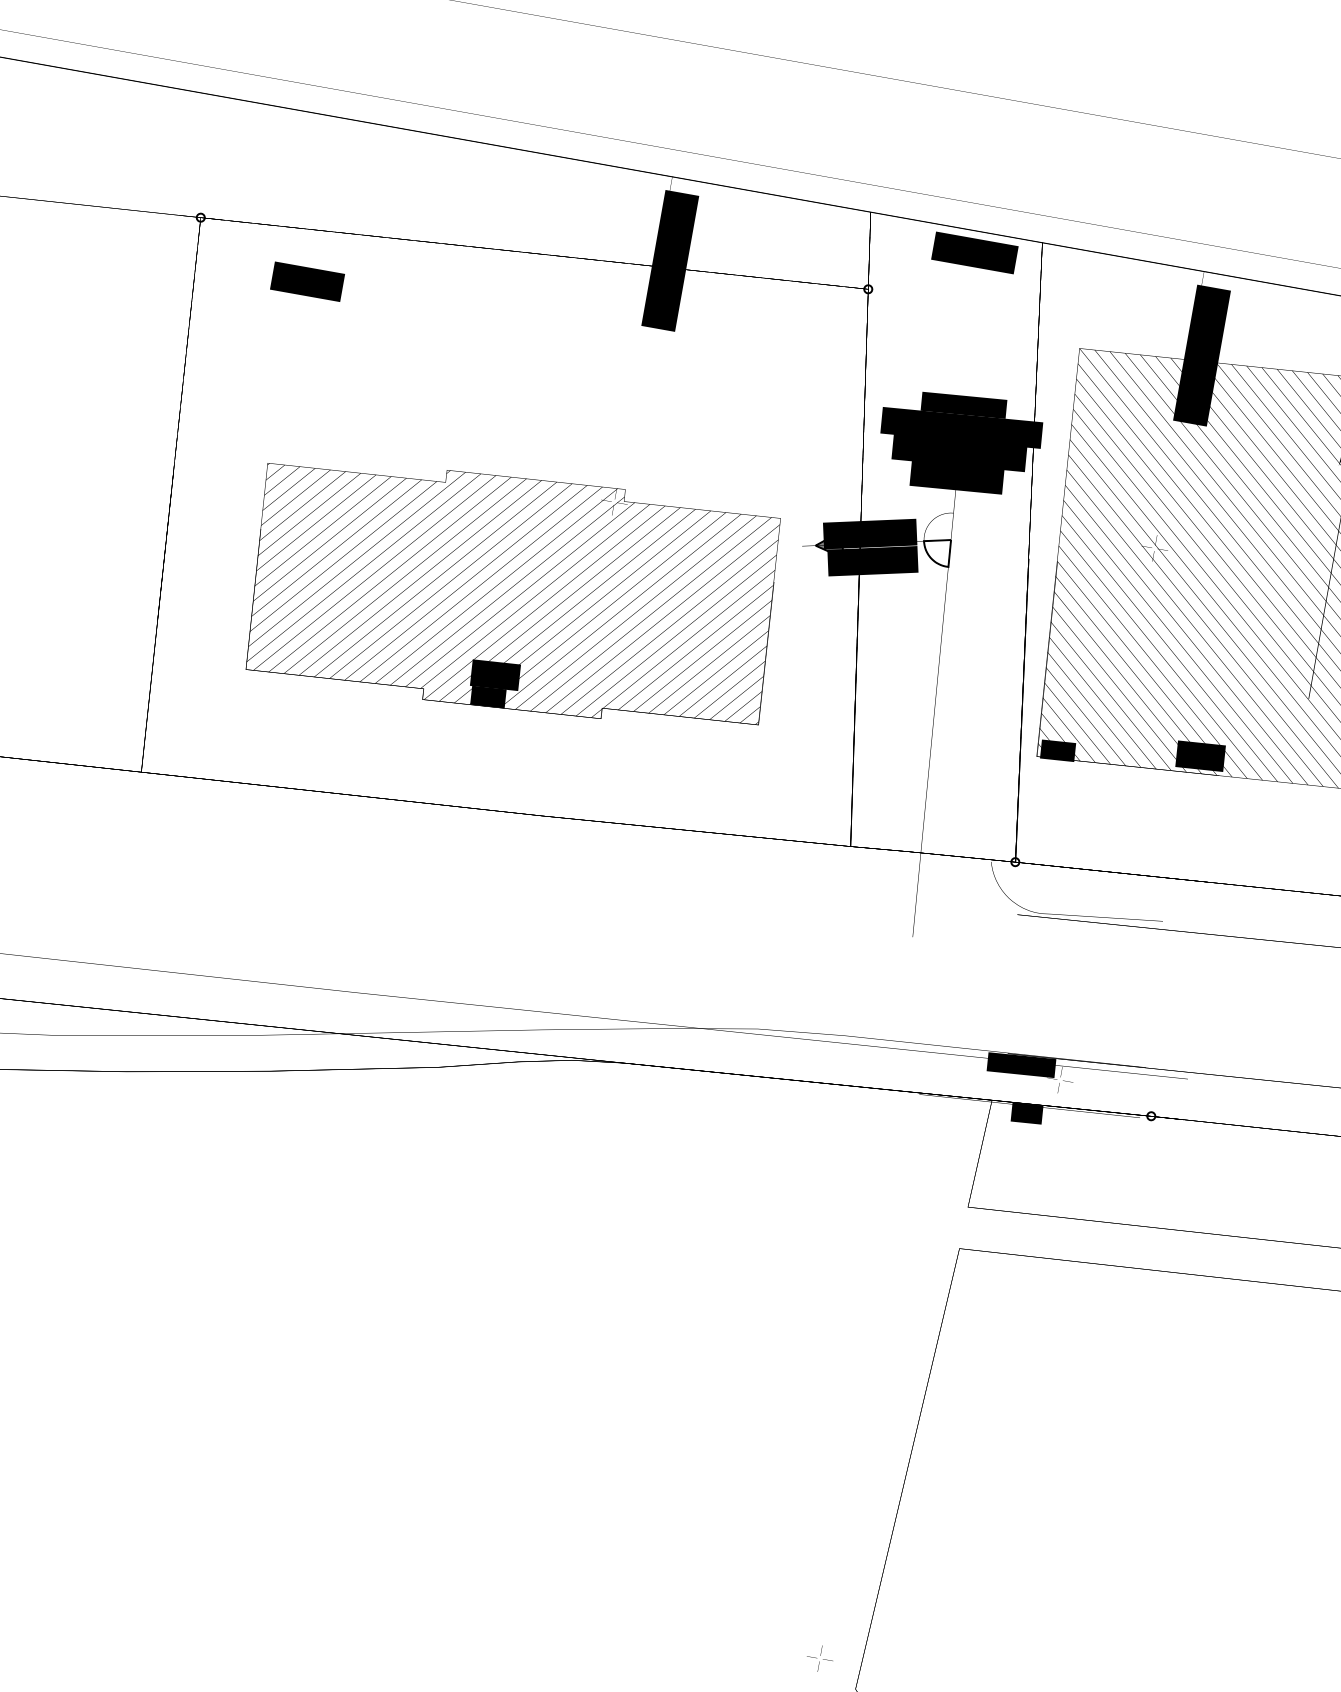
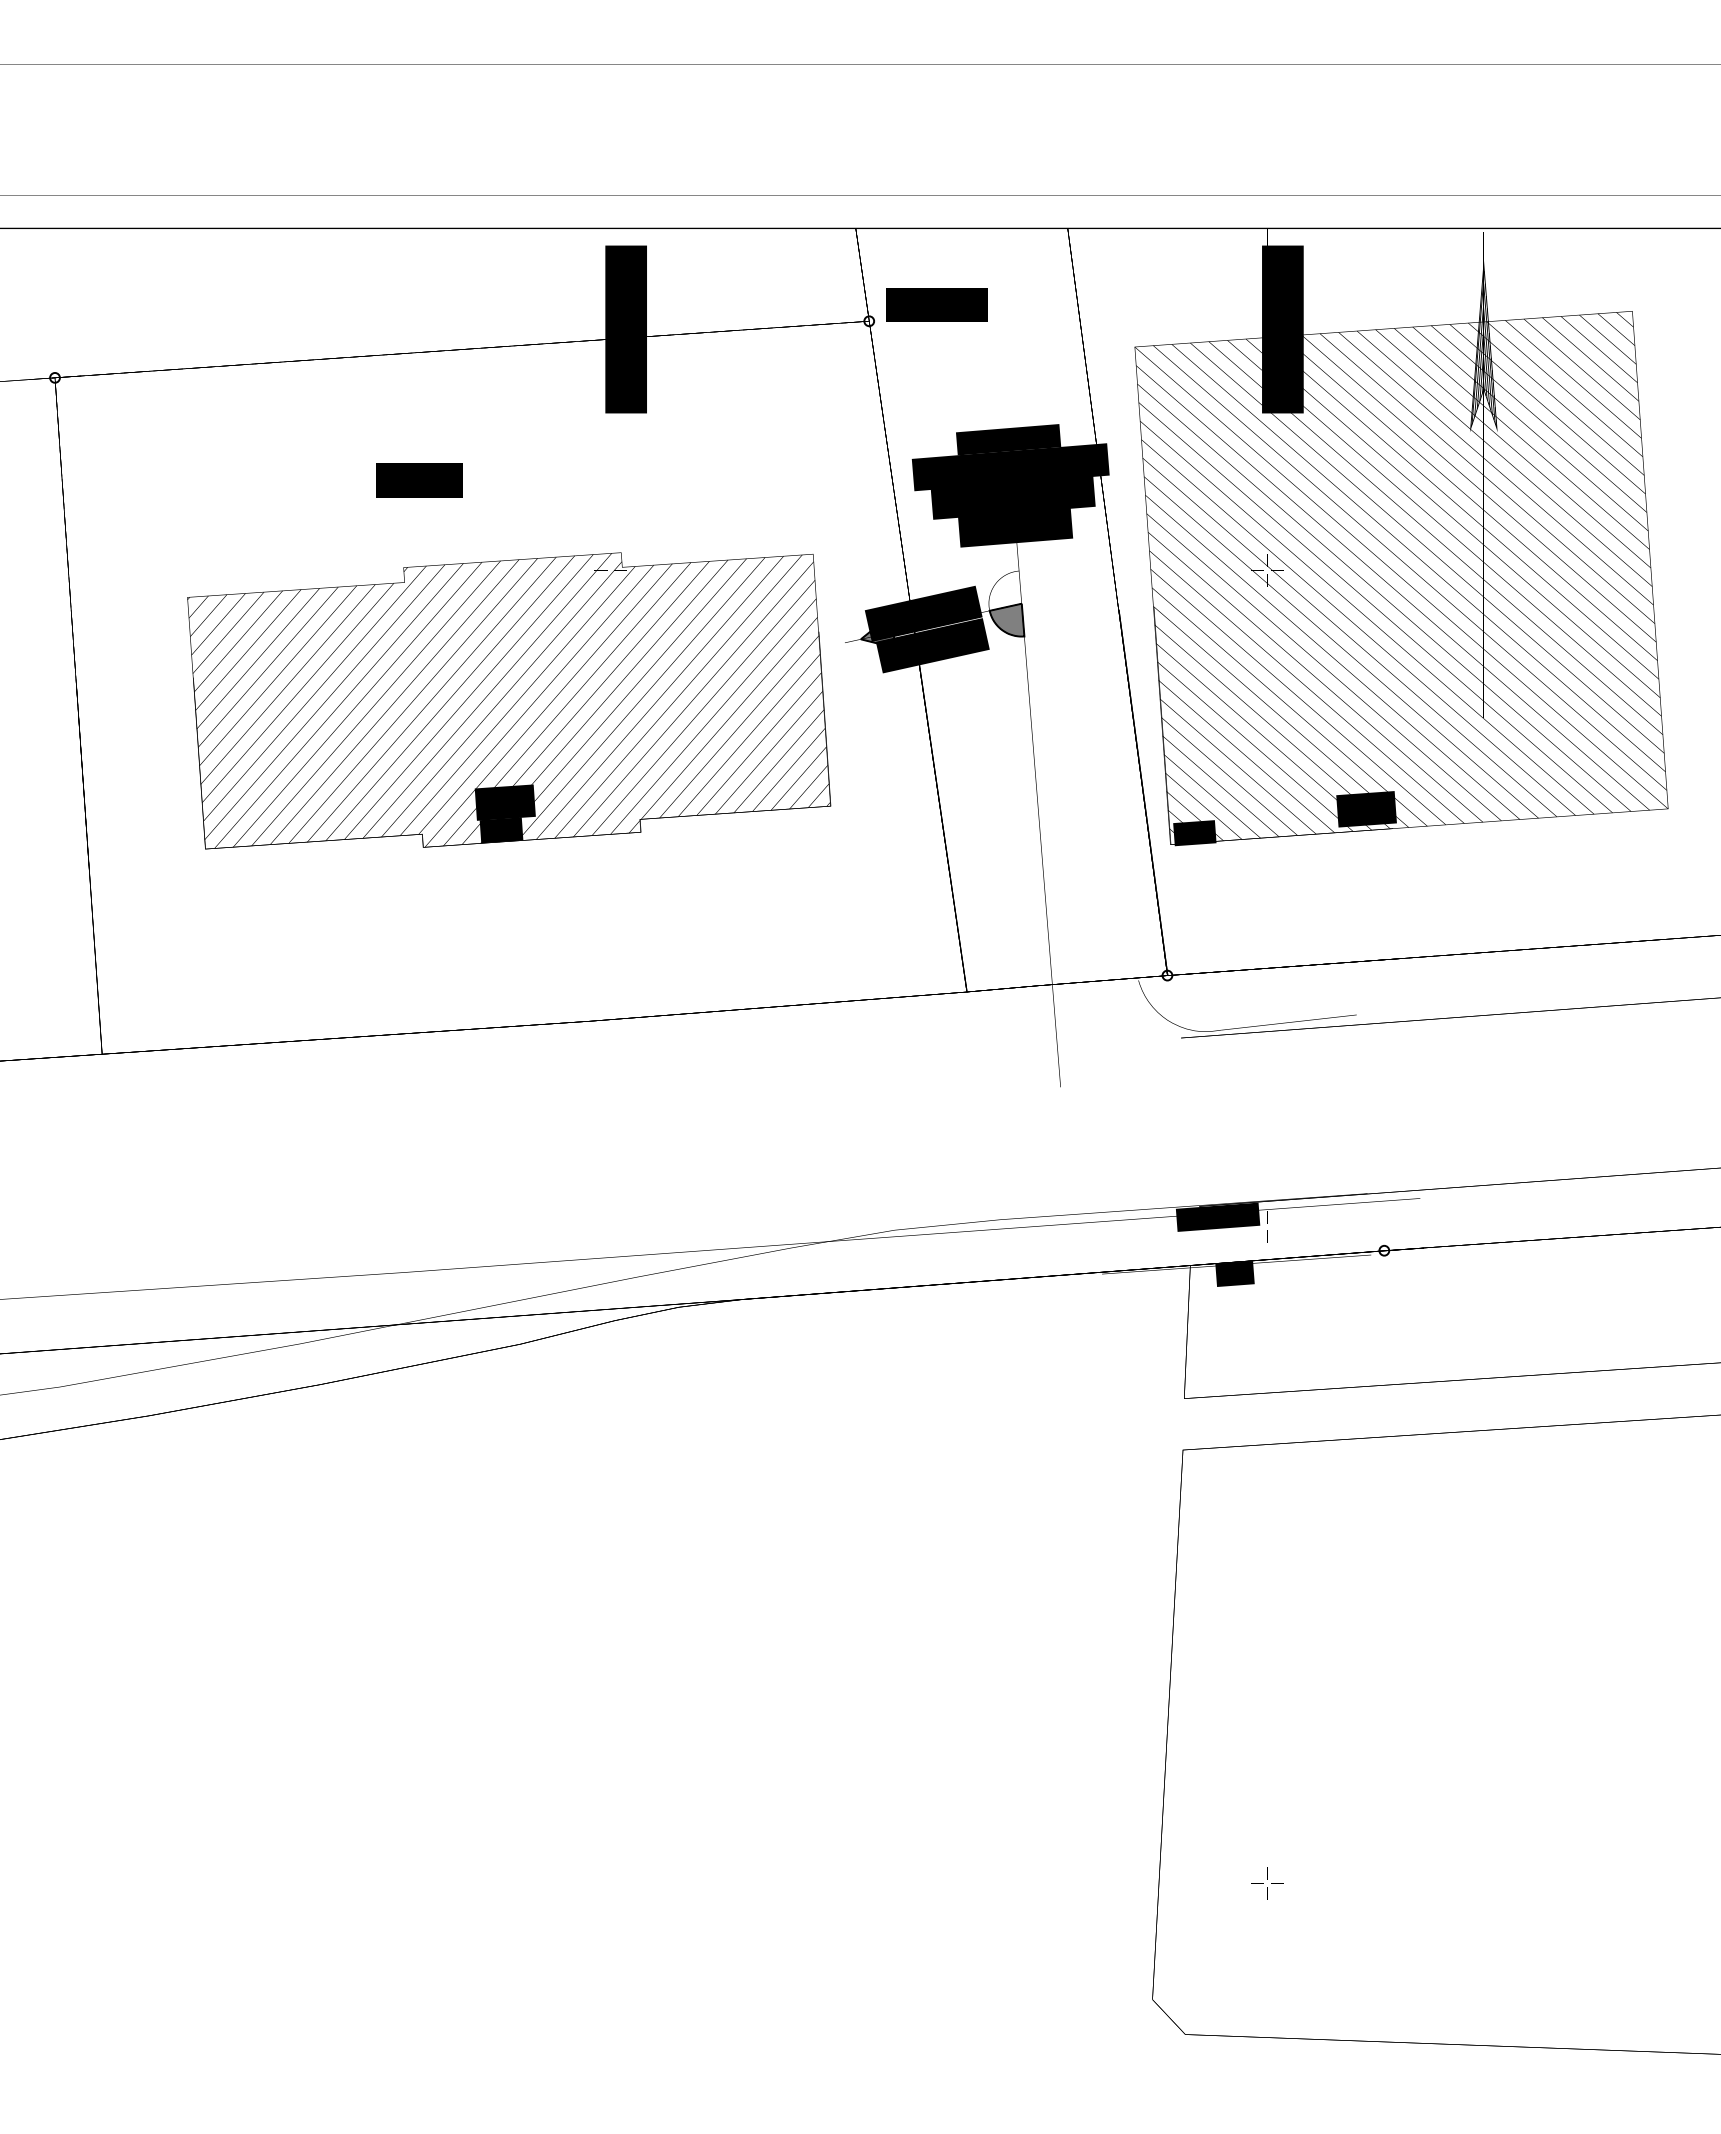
text: (974, 252) -> (936, 304), moved
text: (307, 281) -> (419, 480), moved
fill: (936, 550) -> (1006, 619), added
text: (513, 593) -> (509, 700), moved
part: (820, 1658) -> (1267, 1883), moved

